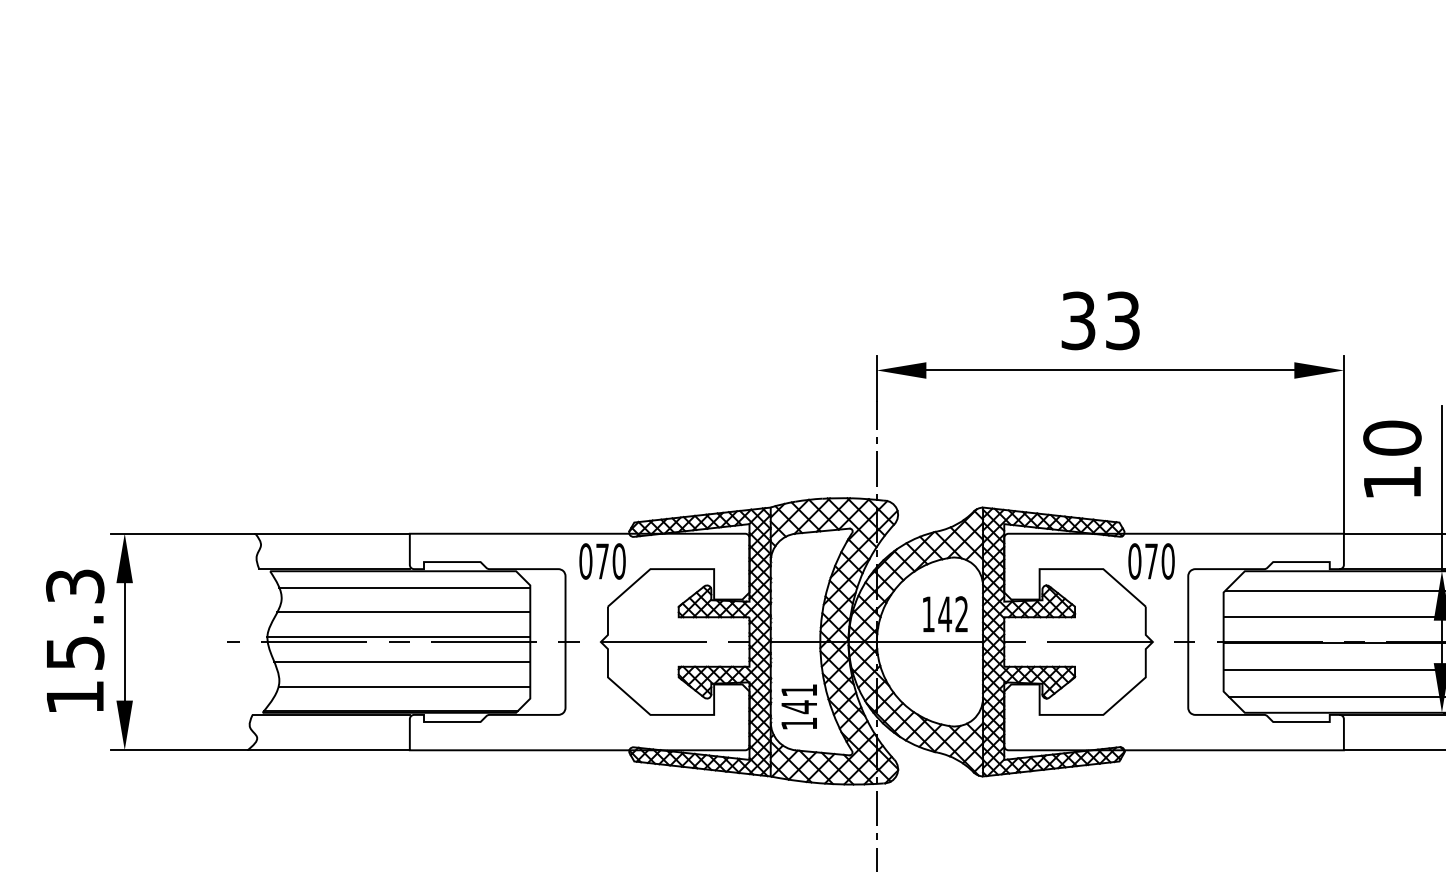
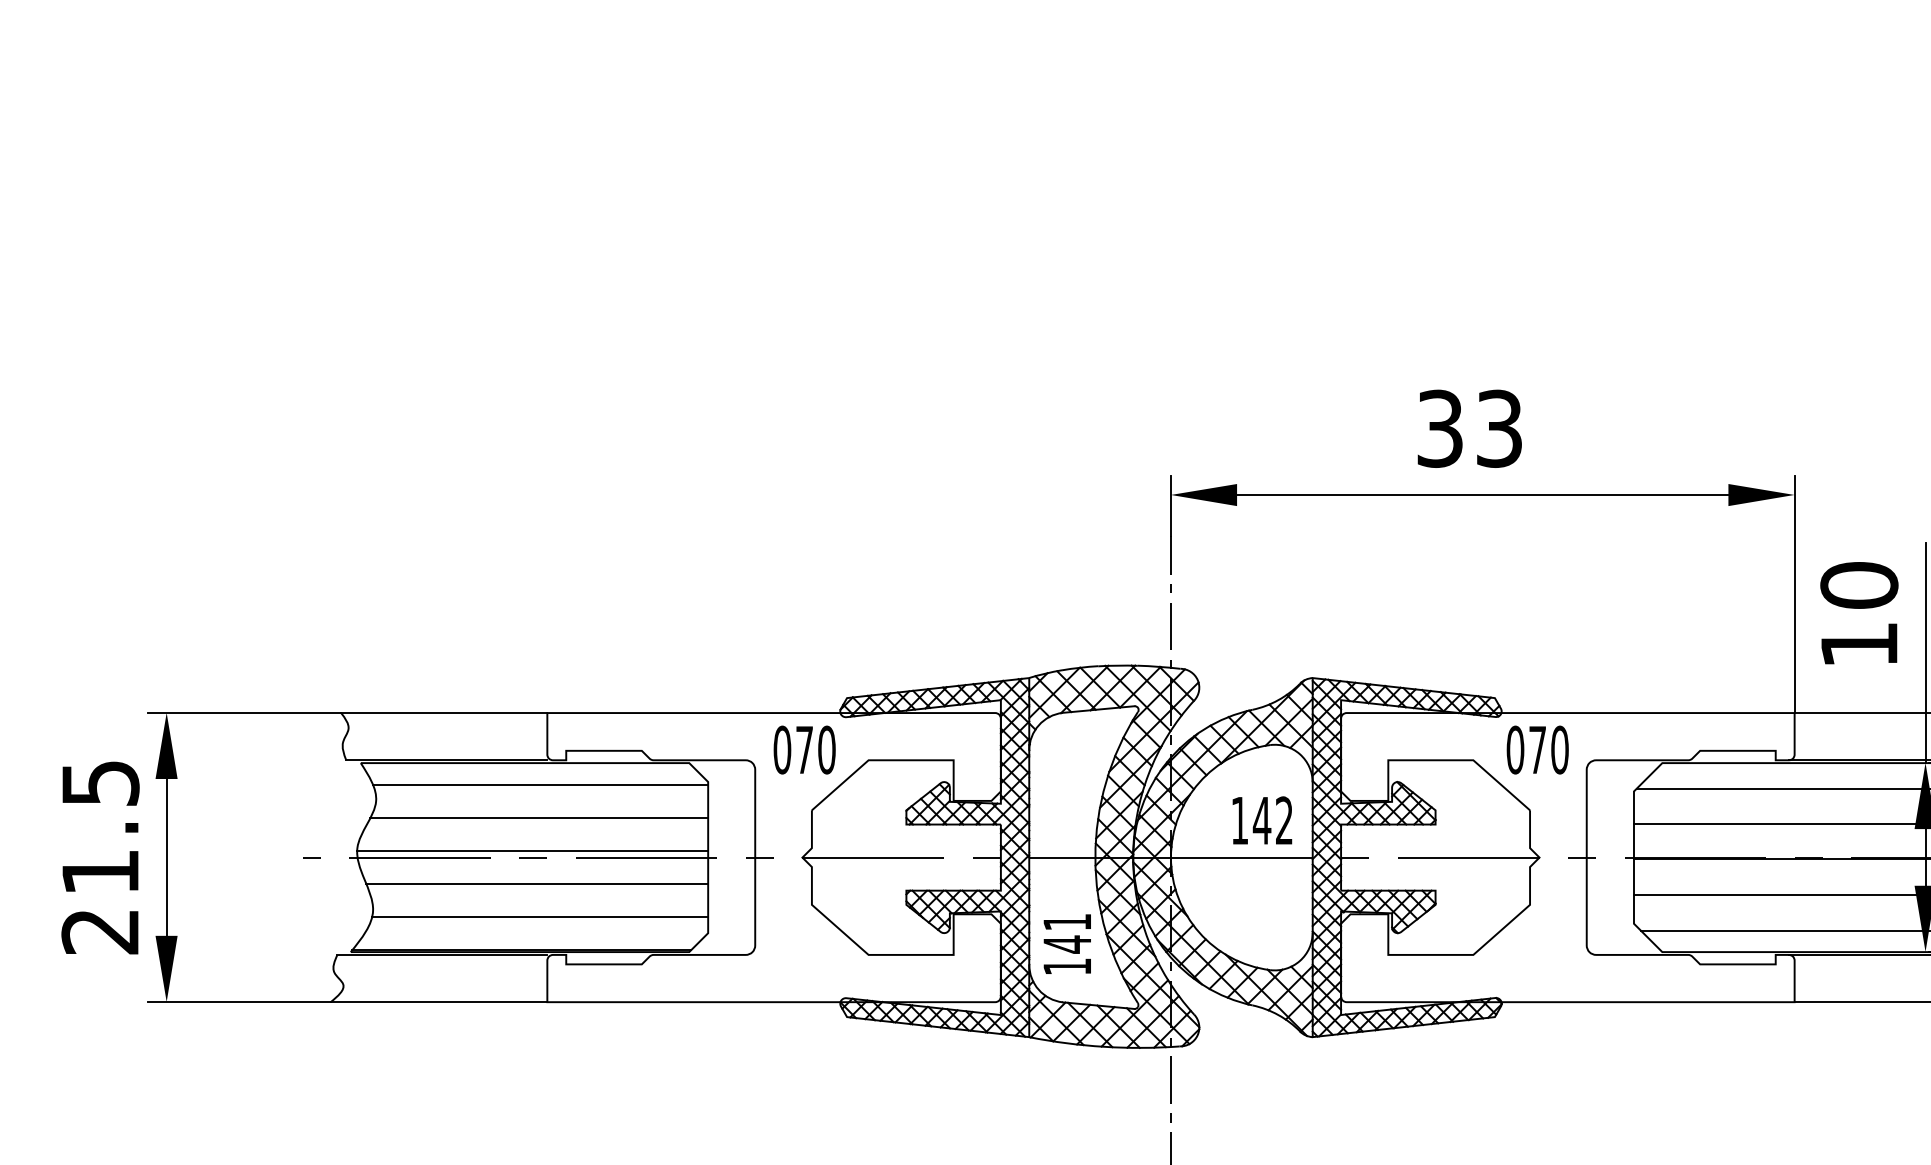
text: (75, 641) -> (100, 857), 15.3 -> 21.5

